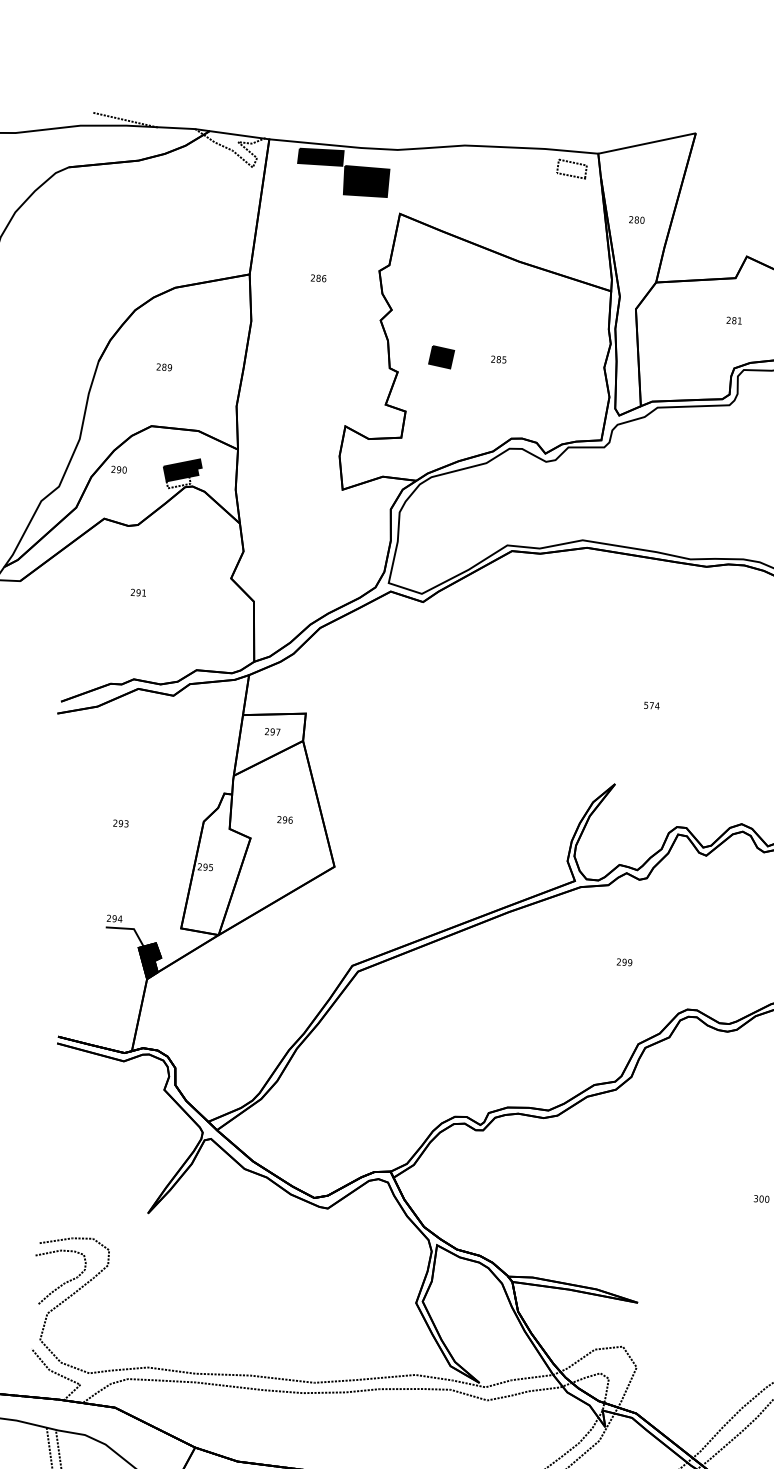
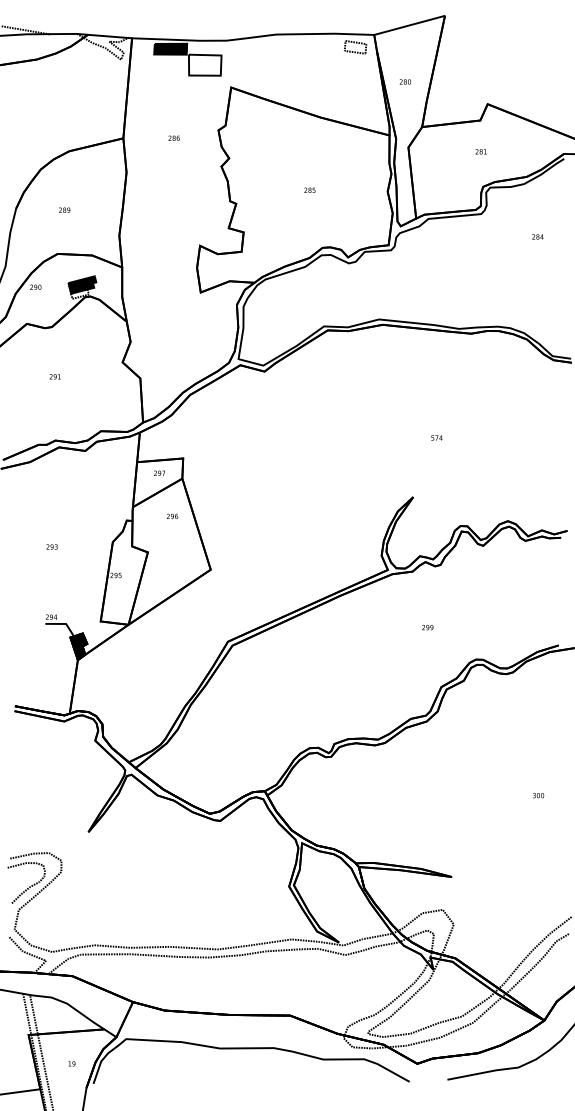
fill: (365, 180) -> (204, 64), removed
part: (441, 356) -> (267, 190), removed
text: (285, 818) -> (172, 515), moved

